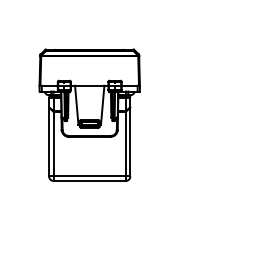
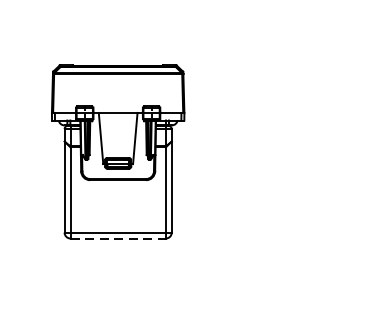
line: (90, 180) -> (119, 237), solid -> dashed

